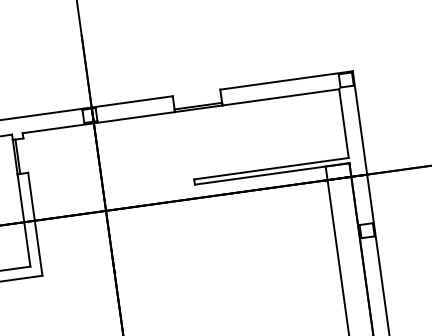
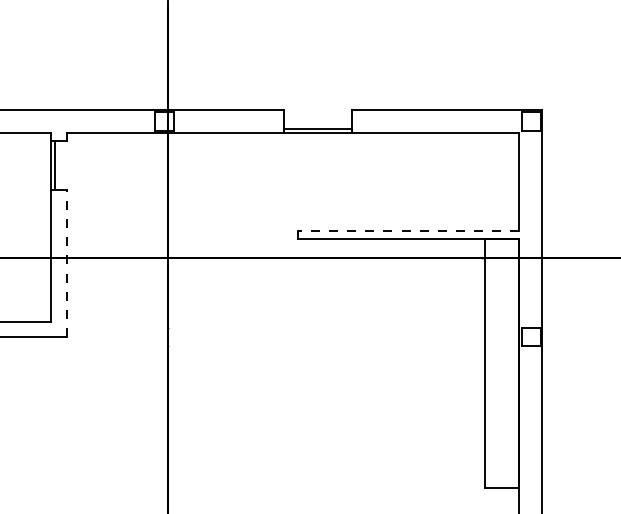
line: (271, 168) -> (408, 231), solid -> dashed
line: (35, 224) -> (66, 263), solid -> dashed

